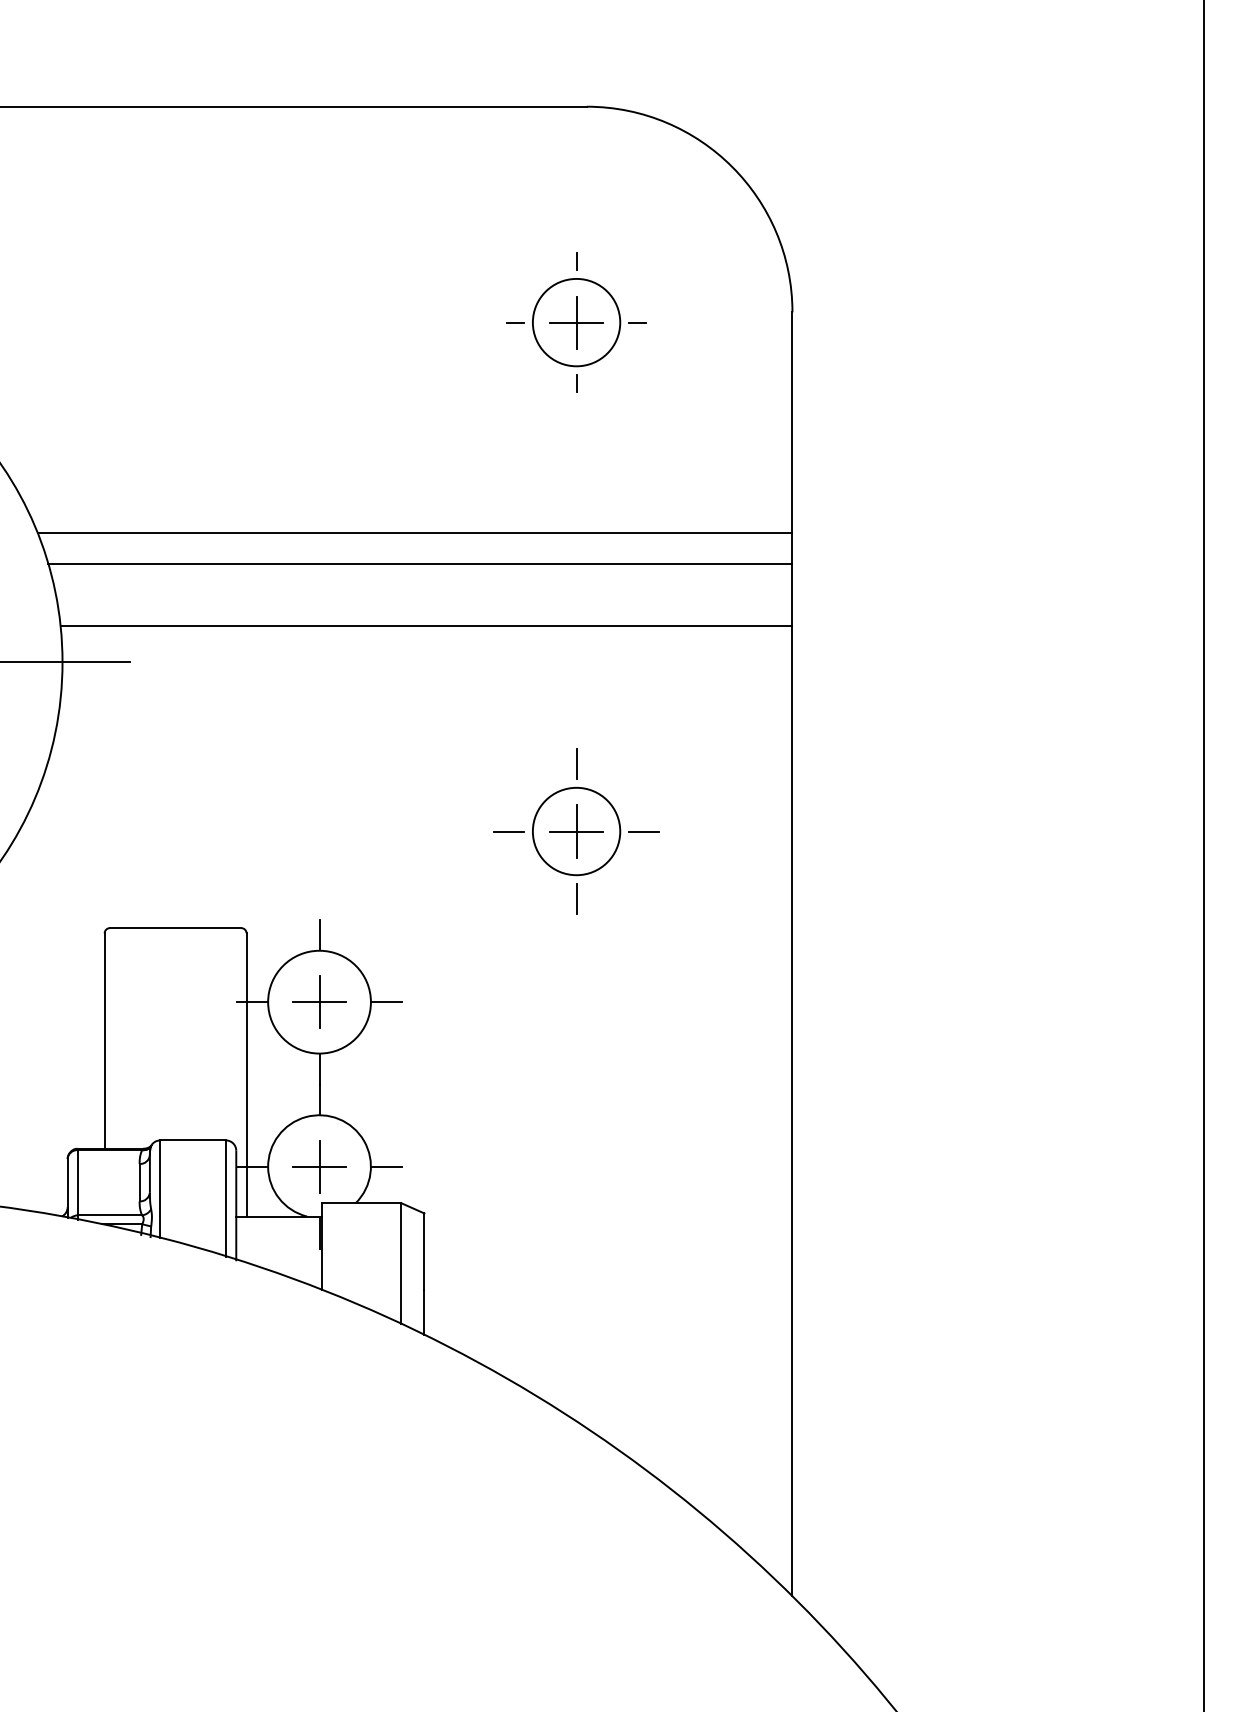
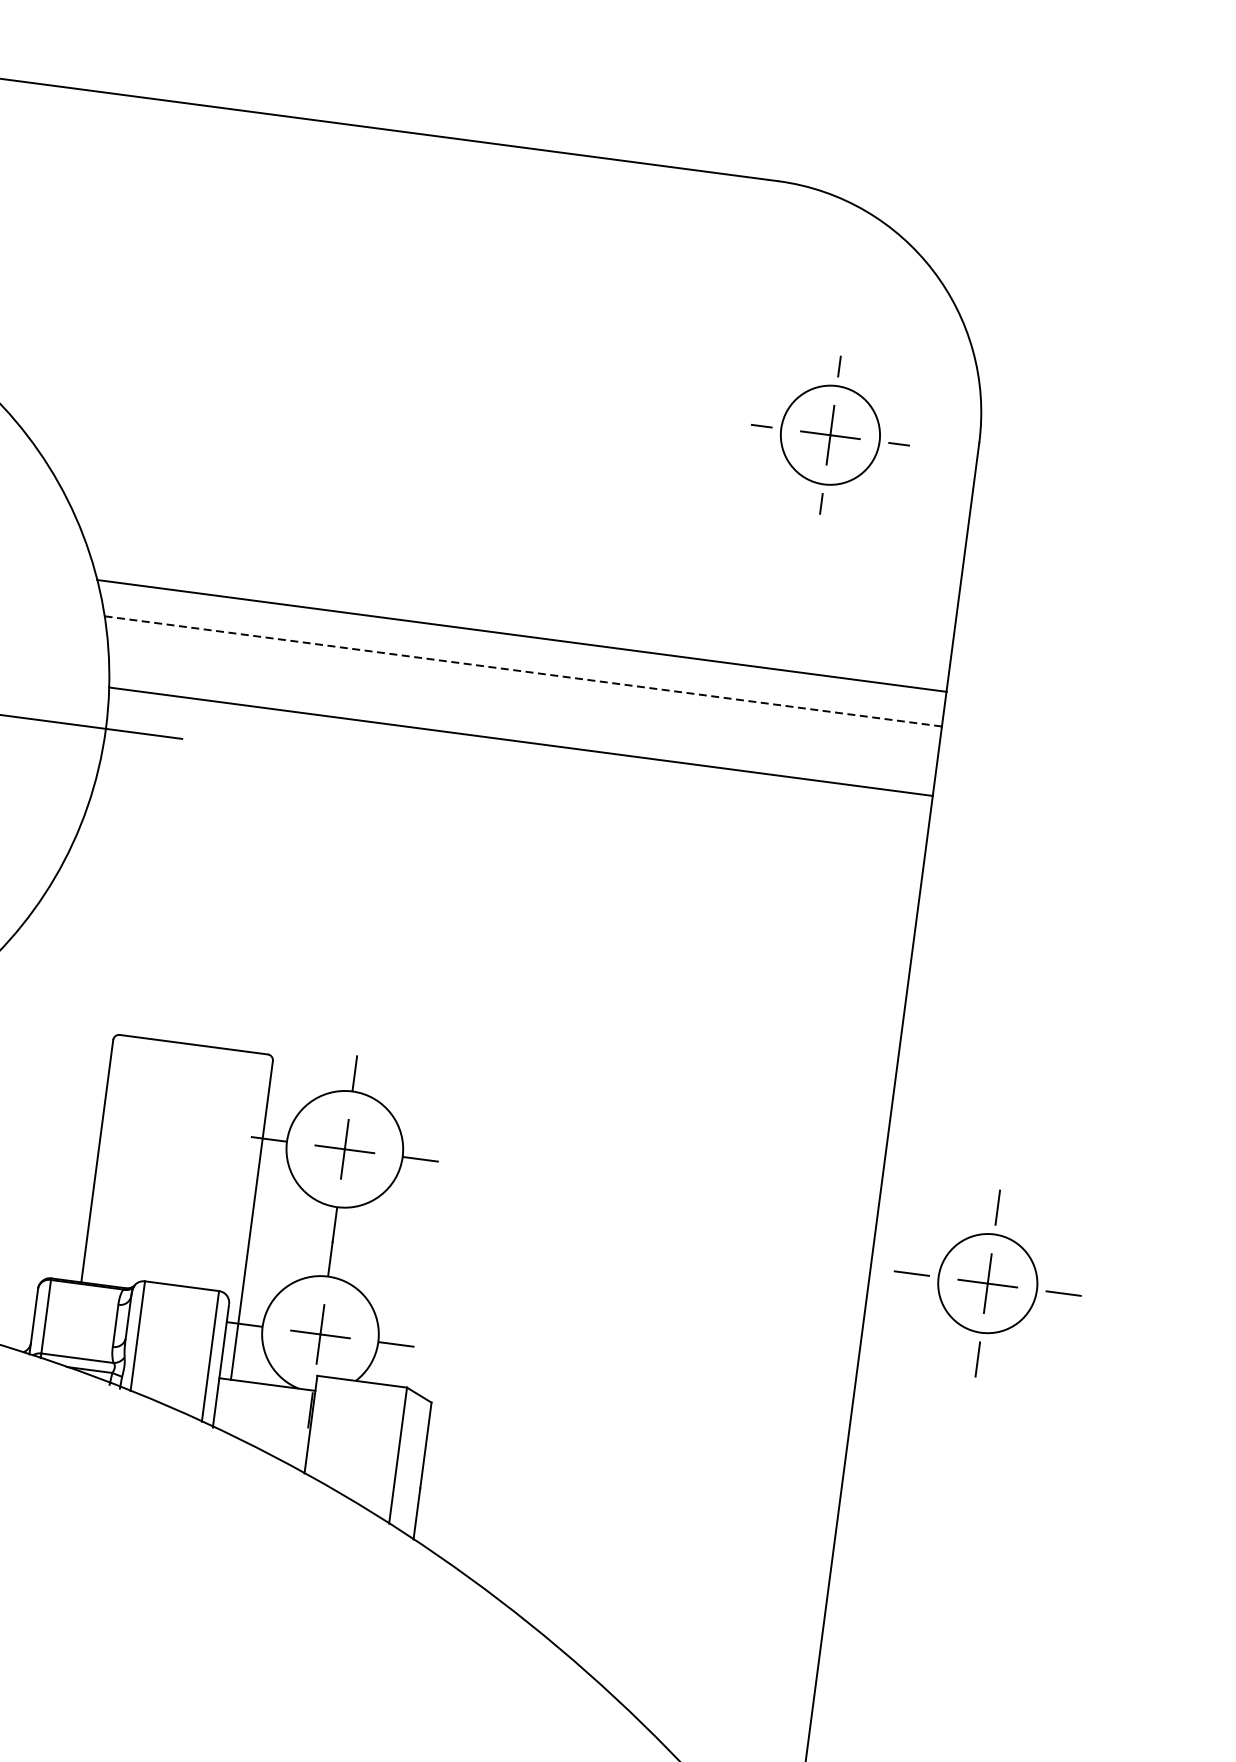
part: (576, 322) -> (830, 435), moved
line: (419, 564) -> (522, 671), solid -> dashed
part: (576, 831) -> (987, 1283), moved

